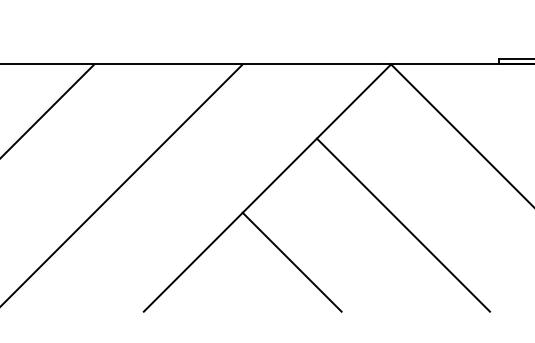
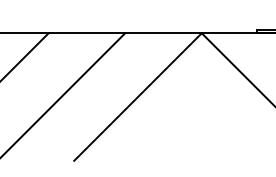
line: (402, 223) -> (207, 115), removed
line: (291, 260) -> (150, 134), removed

